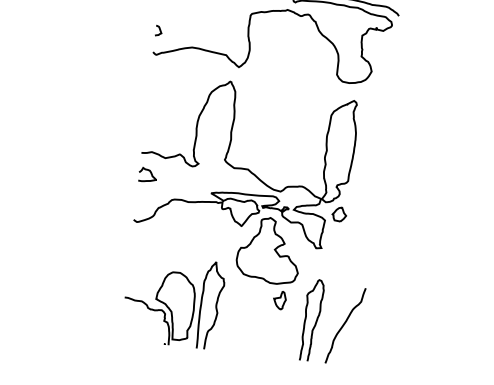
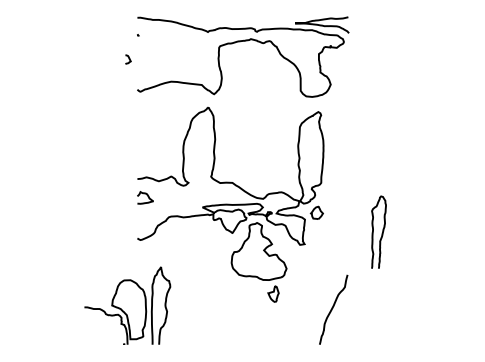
curve: (159, 30) -> (128, 59), moved
part: (173, 300) -> (127, 305), moved
curve: (315, 321) -> (381, 233), moved

